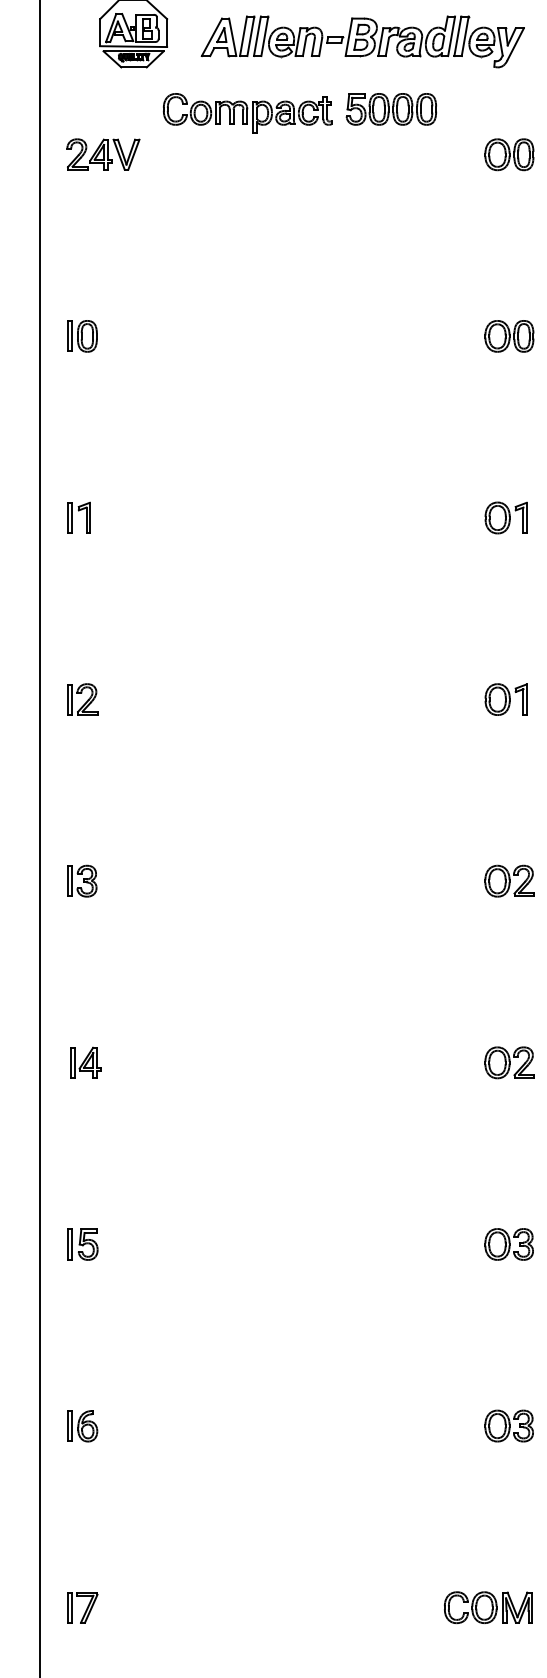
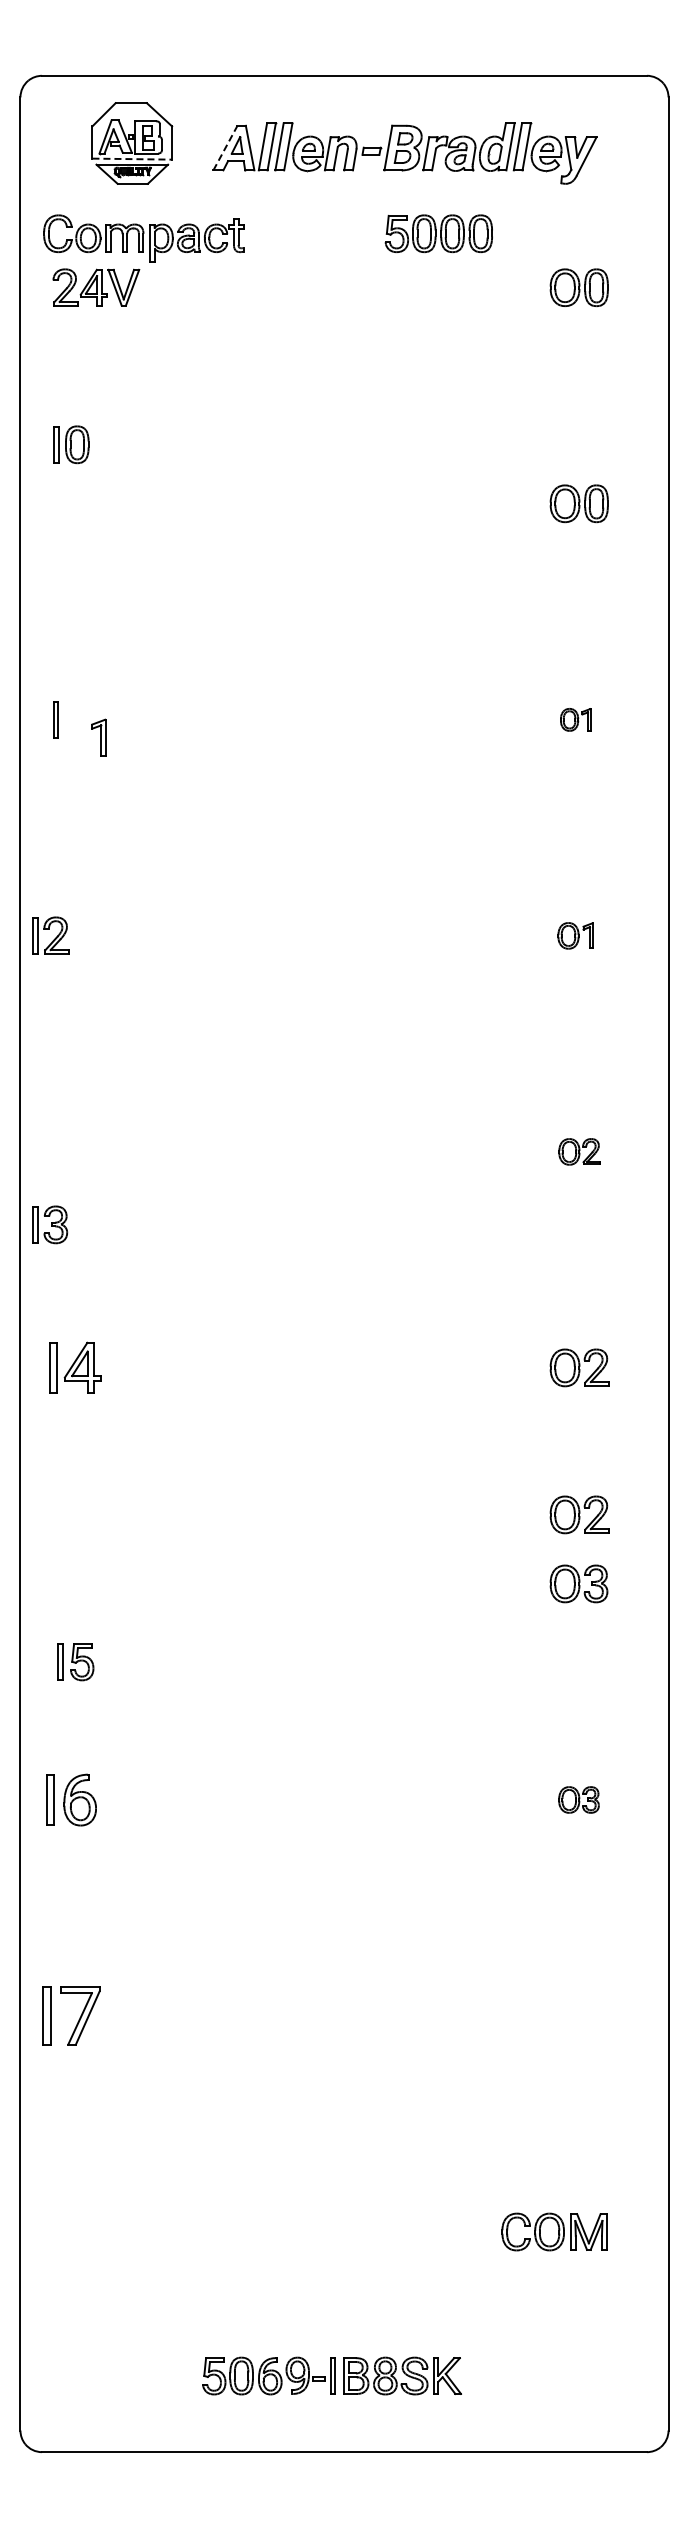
line: (212, 36) -> (225, 147), solid -> dashed
line: (133, 46) -> (132, 159), solid -> dashed
part: (247, 113) -> (143, 238), moved
part: (82, 336) -> (71, 444), moved
part: (84, 517) -> (98, 737), moved
part: (506, 517) -> (575, 719), size x0.6
part: (82, 699) -> (50, 935), moved
part: (506, 699) -> (575, 935), size x0.7
part: (82, 880) -> (50, 1224), moved
part: (509, 880) -> (579, 1151), size x0.7
part: (85, 1062) -> (75, 1367), size x1.4
part: (509, 1186) -> (579, 1514), added
part: (82, 1244) -> (75, 1662), moved
part: (508, 1425) -> (578, 1799), size x0.7
part: (82, 1426) -> (71, 1800), size x1.4
part: (82, 1607) -> (71, 2015), size x1.6
part: (488, 1607) -> (554, 2015), removed

